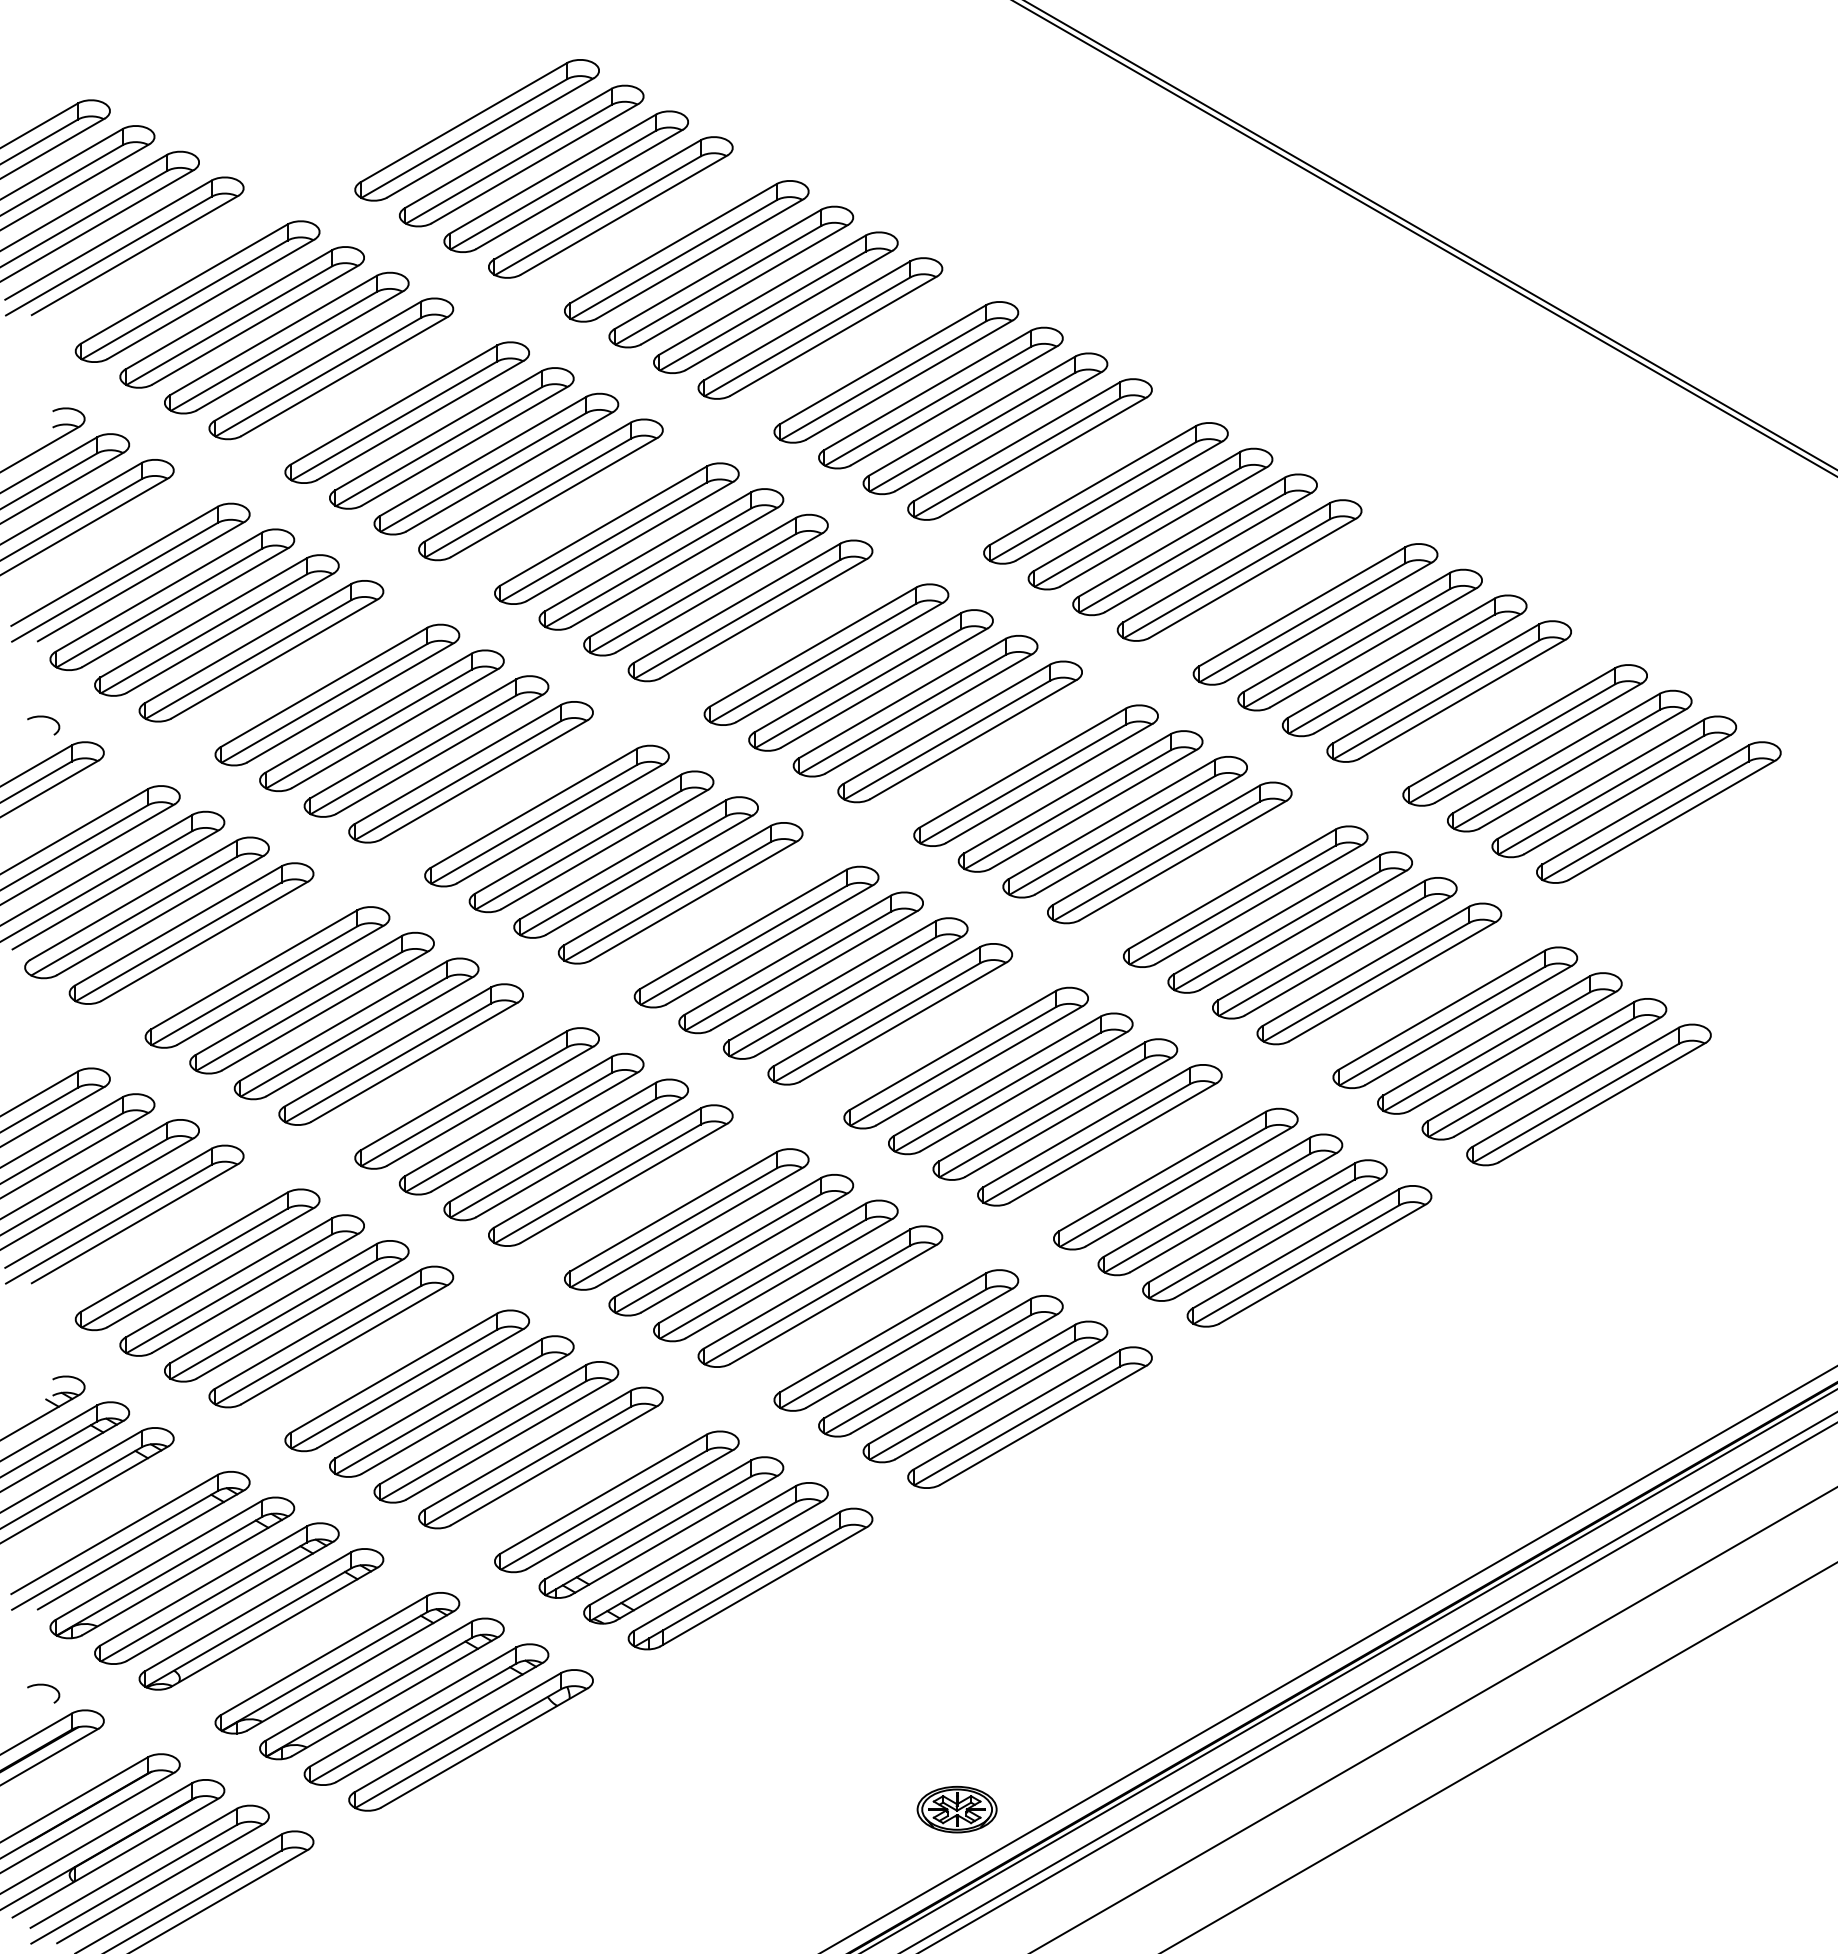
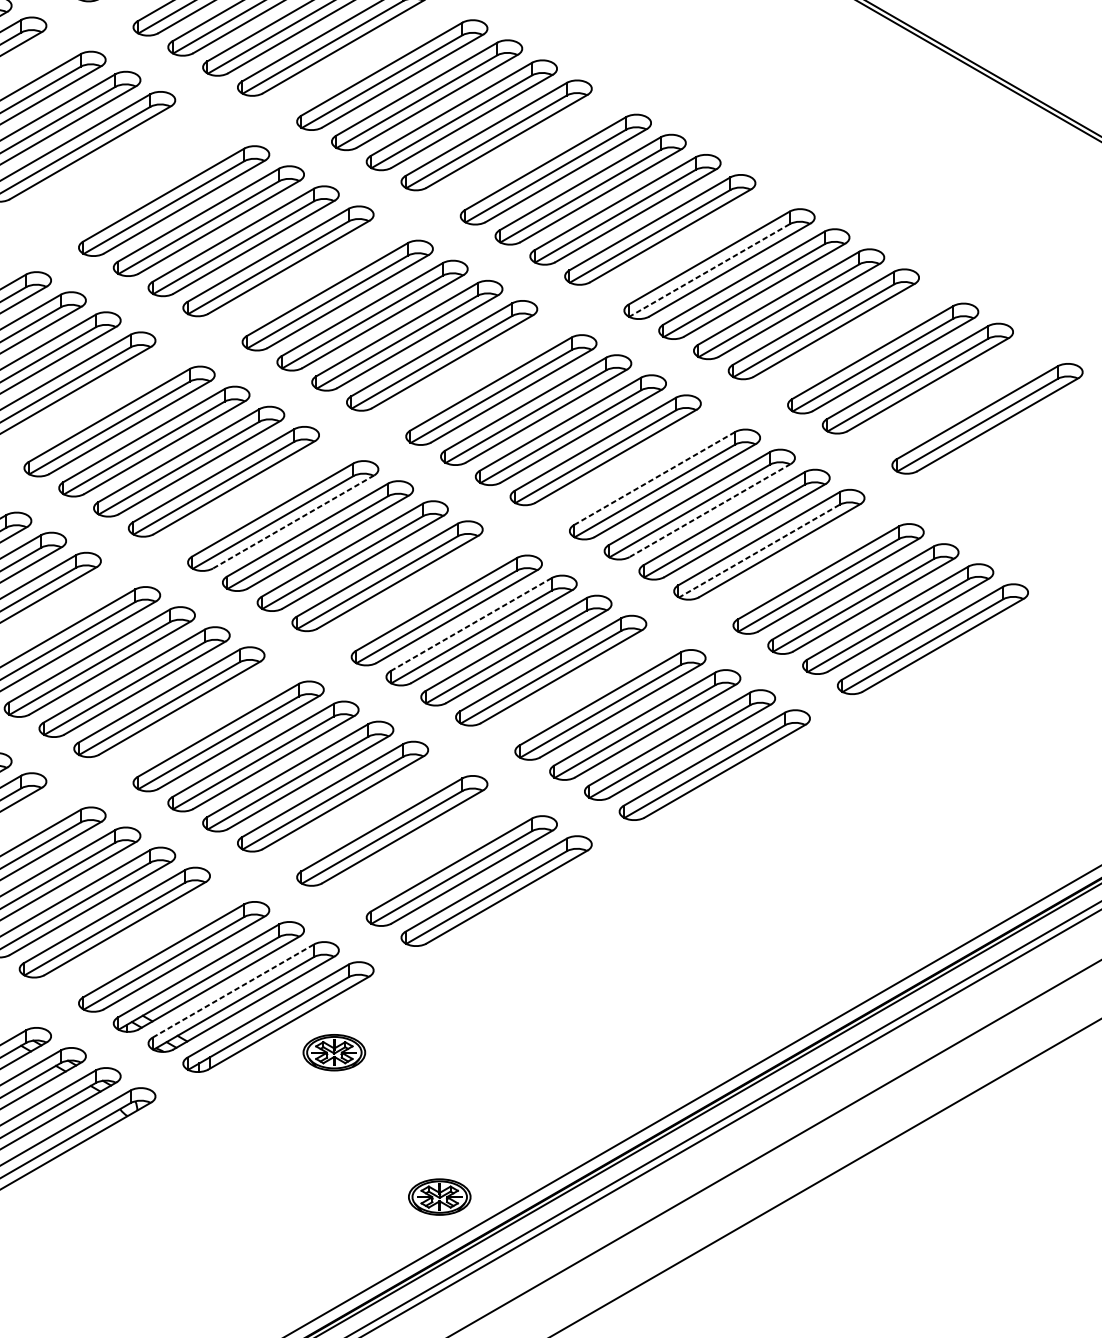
part: (540, 489) -> (114, 166), removed
line: (1302, 622) -> (709, 270), solid -> dashed
part: (1614, 786) -> (952, 398), removed
line: (1232, 888) -> (654, 478), solid -> dashed
line: (1303, 930) -> (710, 510), solid -> dashed
line: (769, 945) -> (293, 522), solid -> dashed
line: (1366, 982) -> (759, 551), solid -> dashed
line: (997, 1075) -> (471, 624), solid -> dashed
part: (940, 1366) -> (426, 851), removed
line: (693, 1545) -> (233, 990), solid -> dashed
part: (821, 1624) -> (333, 1052), added

